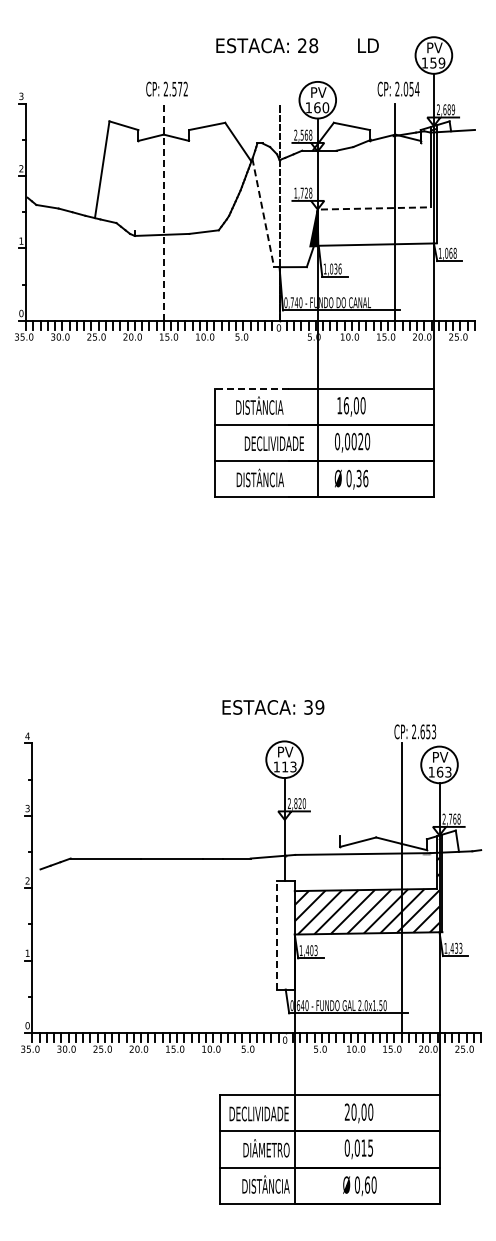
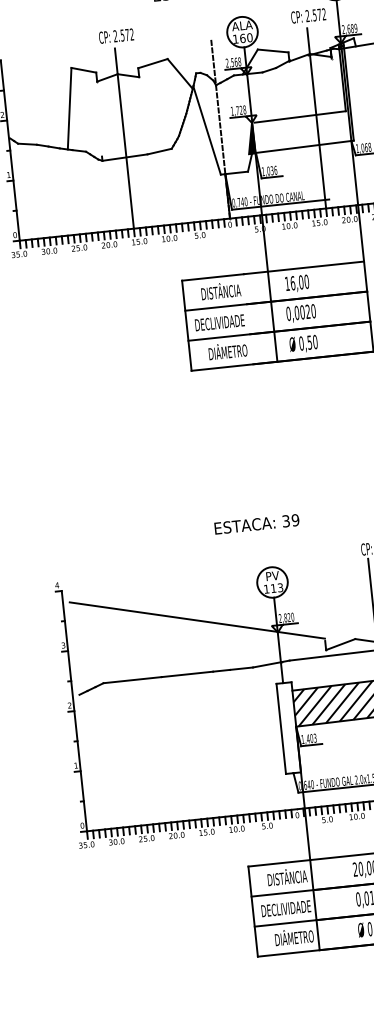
text: (411, 88) -> (319, 14), 2.054 -> 2.572
text: (318, 92) -> (242, 25), PV -> ALA
line: (376, 208) -> (300, 116), dashed -> solid
line: (163, 212) -> (124, 138), dashed -> solid
line: (263, 213) -> (207, 130), dashed -> solid
line: (251, 388) -> (212, 277), dashed -> solid
text: (273, 443) -> (219, 322), moved
text: (259, 477) -> (227, 350), DISTÂNCIA -> DIÂMETRO
text: (362, 477) -> (312, 341), 0,36 -> 0,50
text: (273, 707) -> (257, 524), moved
line: (190, 795) -> (197, 620), added
line: (276, 934) -> (281, 728), dashed -> solid
text: (259, 1111) -> (282, 876), DECLIVIDADE -> DISTÂNCIA
text: (259, 1148) -> (285, 907), DIÂMETRO -> DECLIVIDADE
text: (265, 1184) -> (293, 936), DISTÂNCIA -> DIÂMETRO

